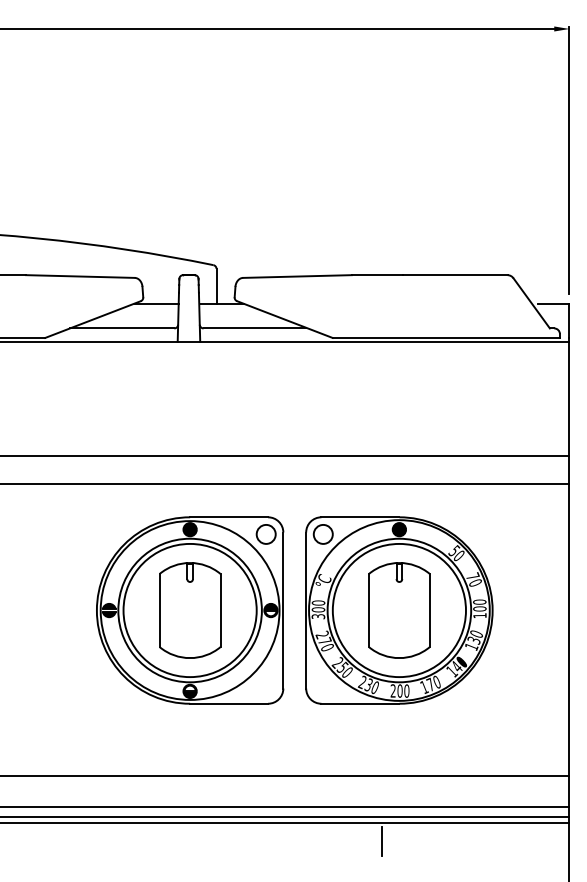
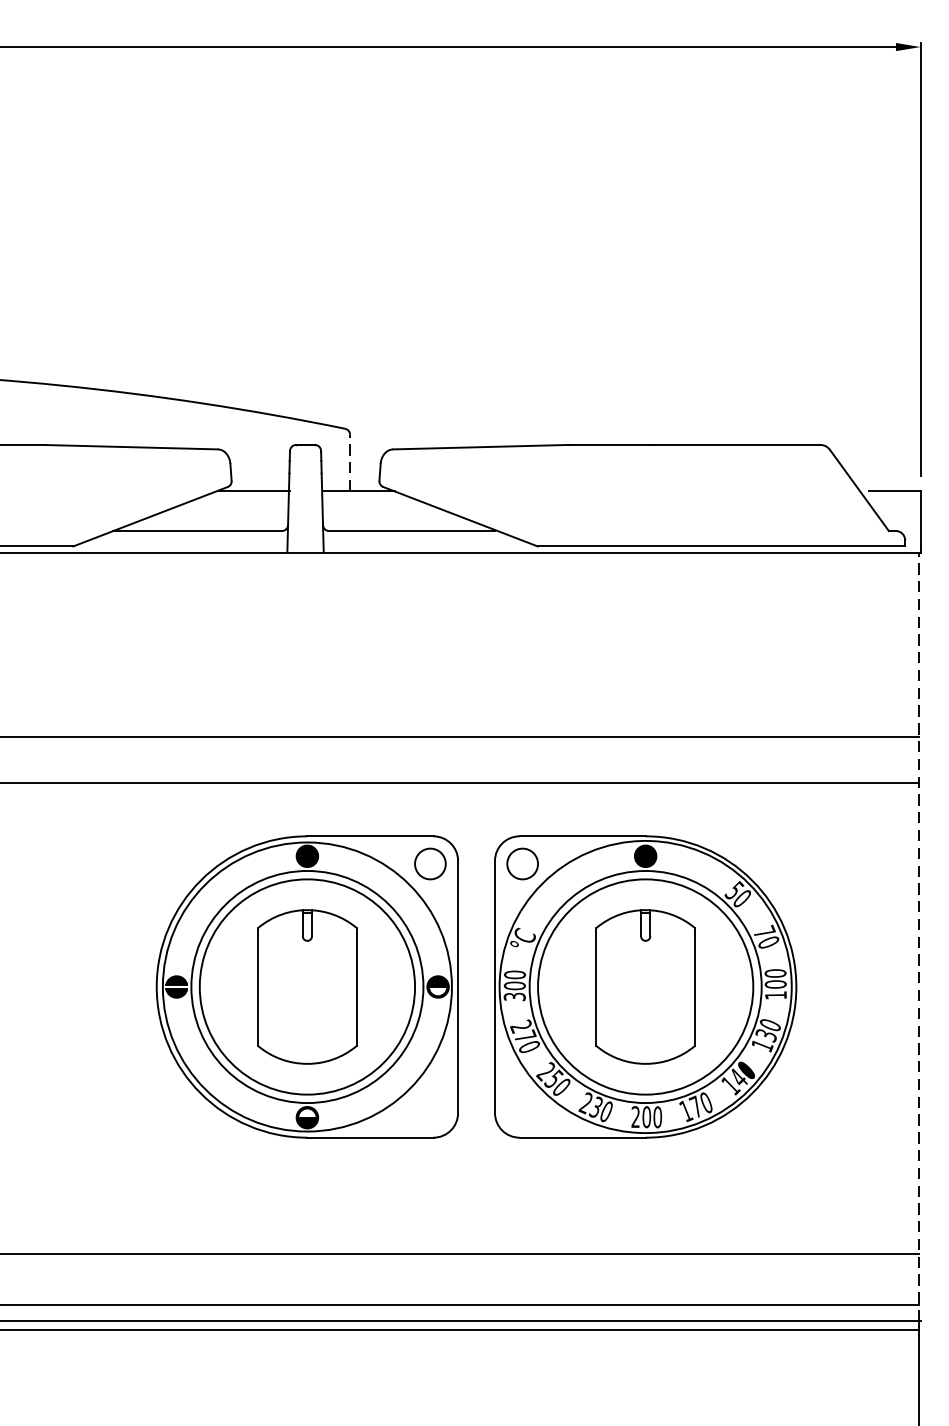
line: (216, 285) -> (350, 461), solid -> dashed
line: (568, 579) -> (918, 936), solid -> dashed
line: (382, 841) -> (618, 1360), removed

